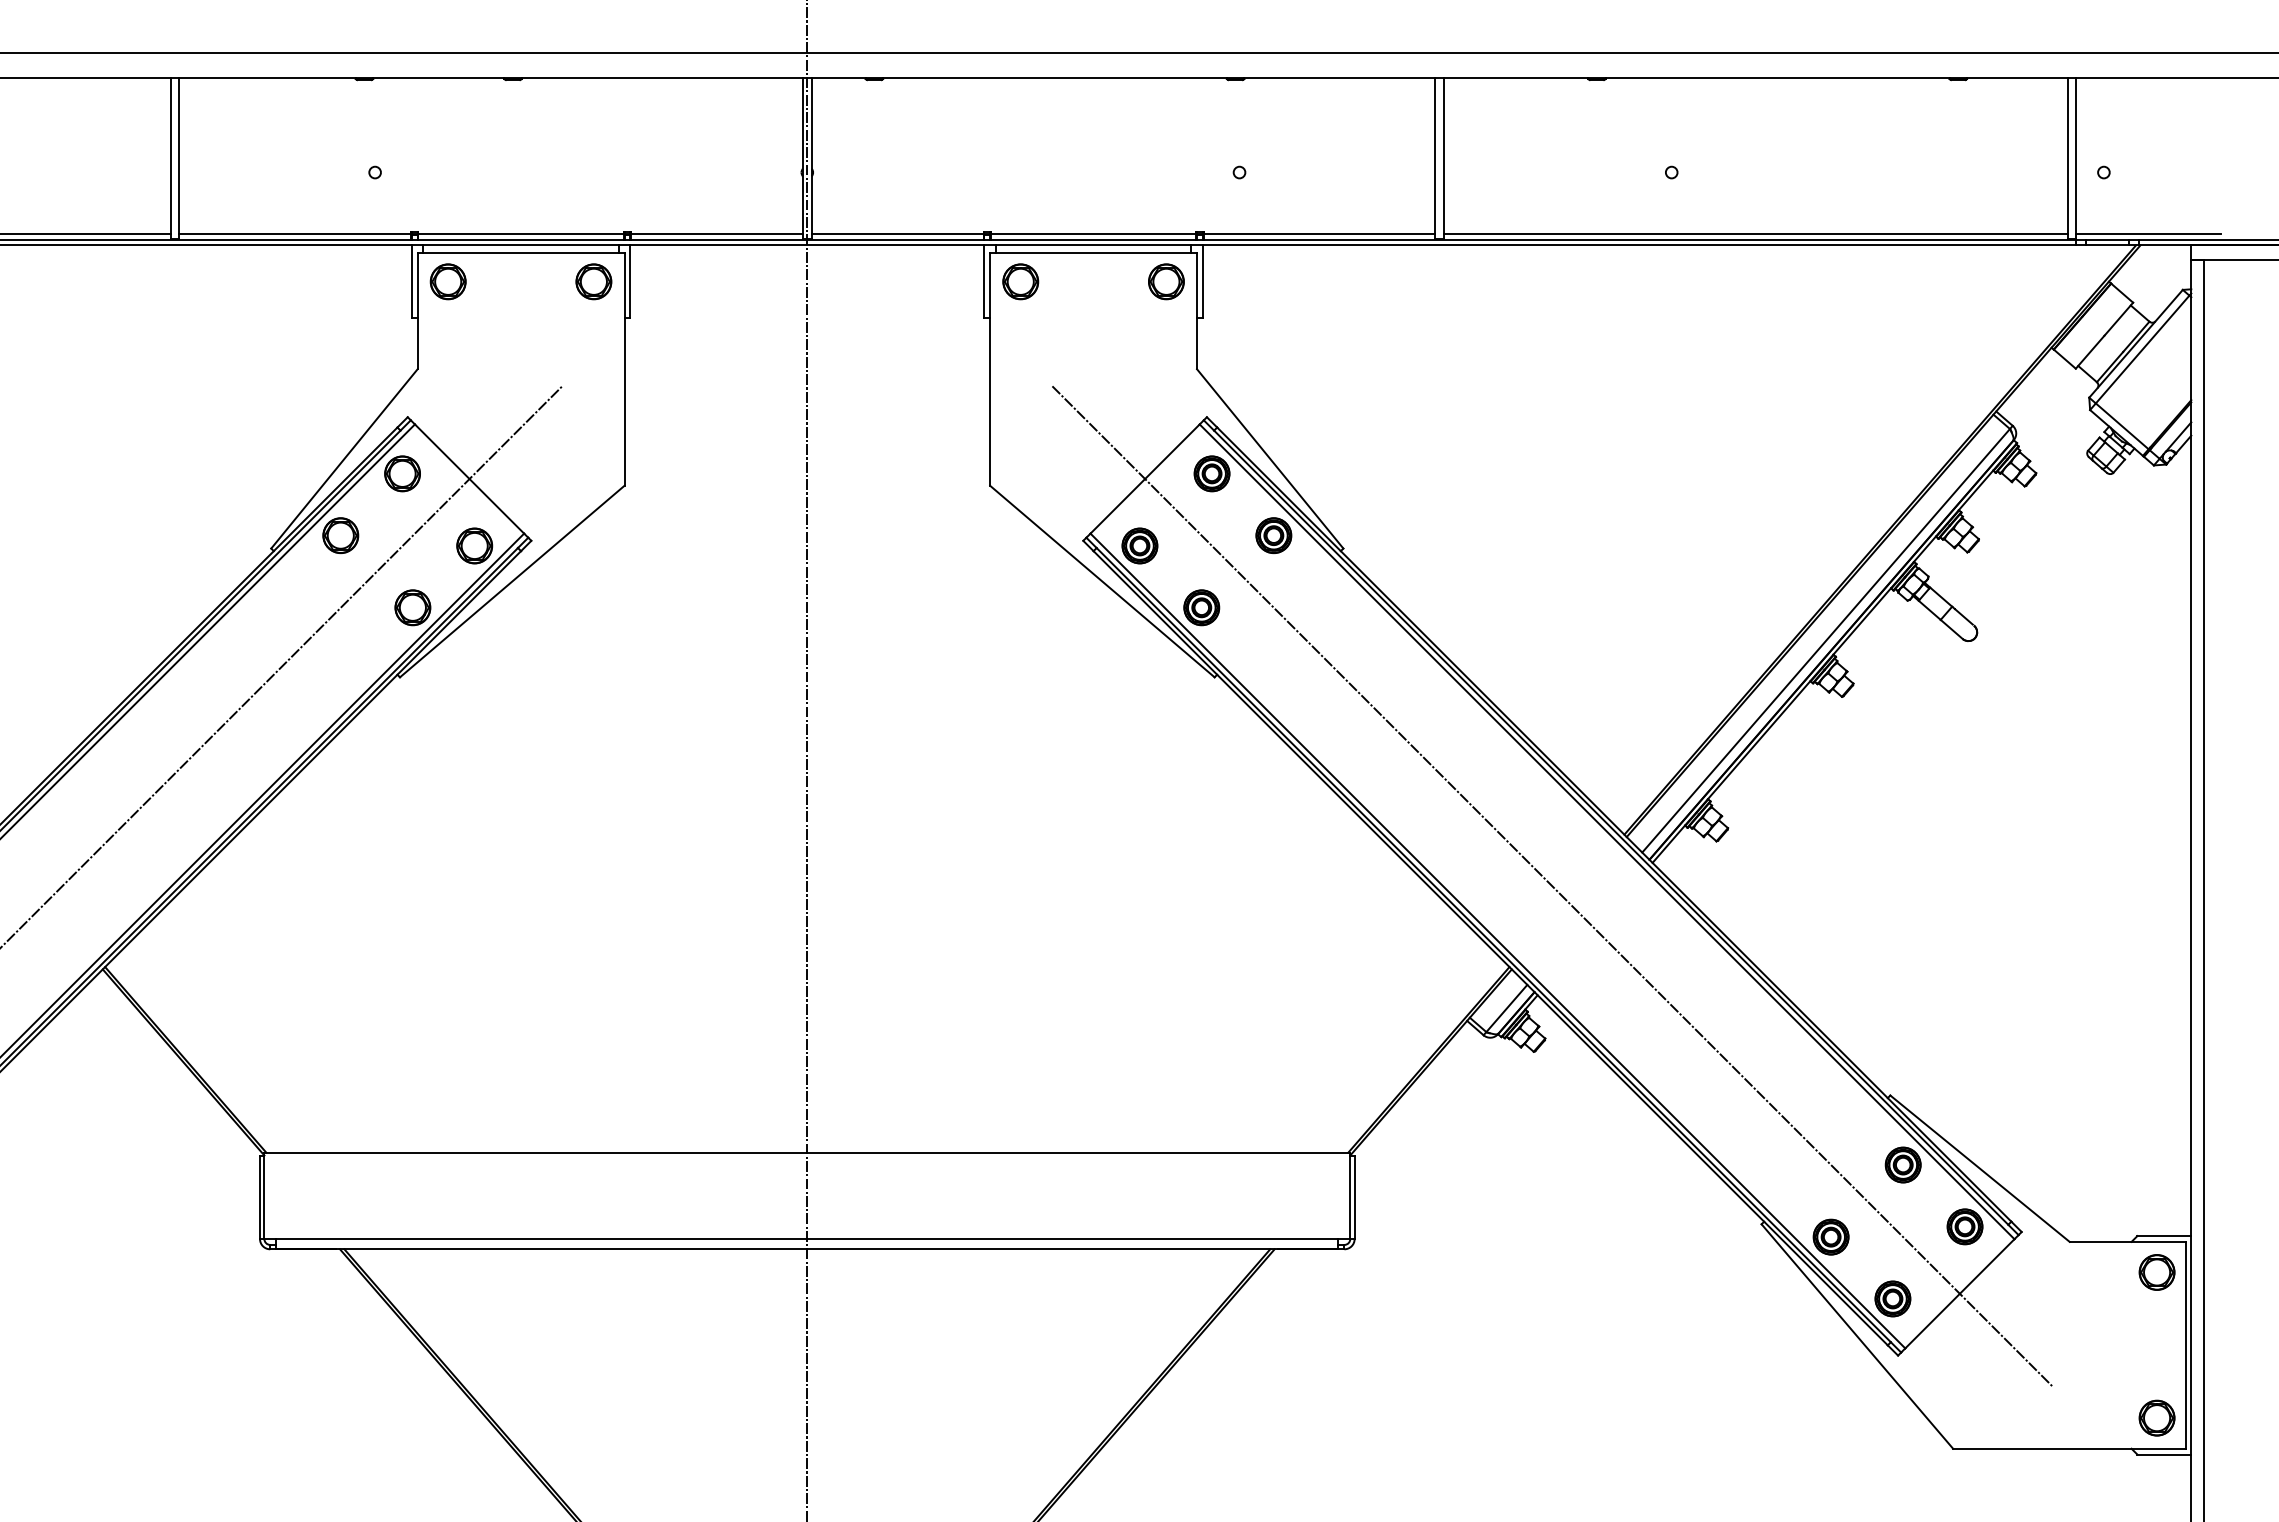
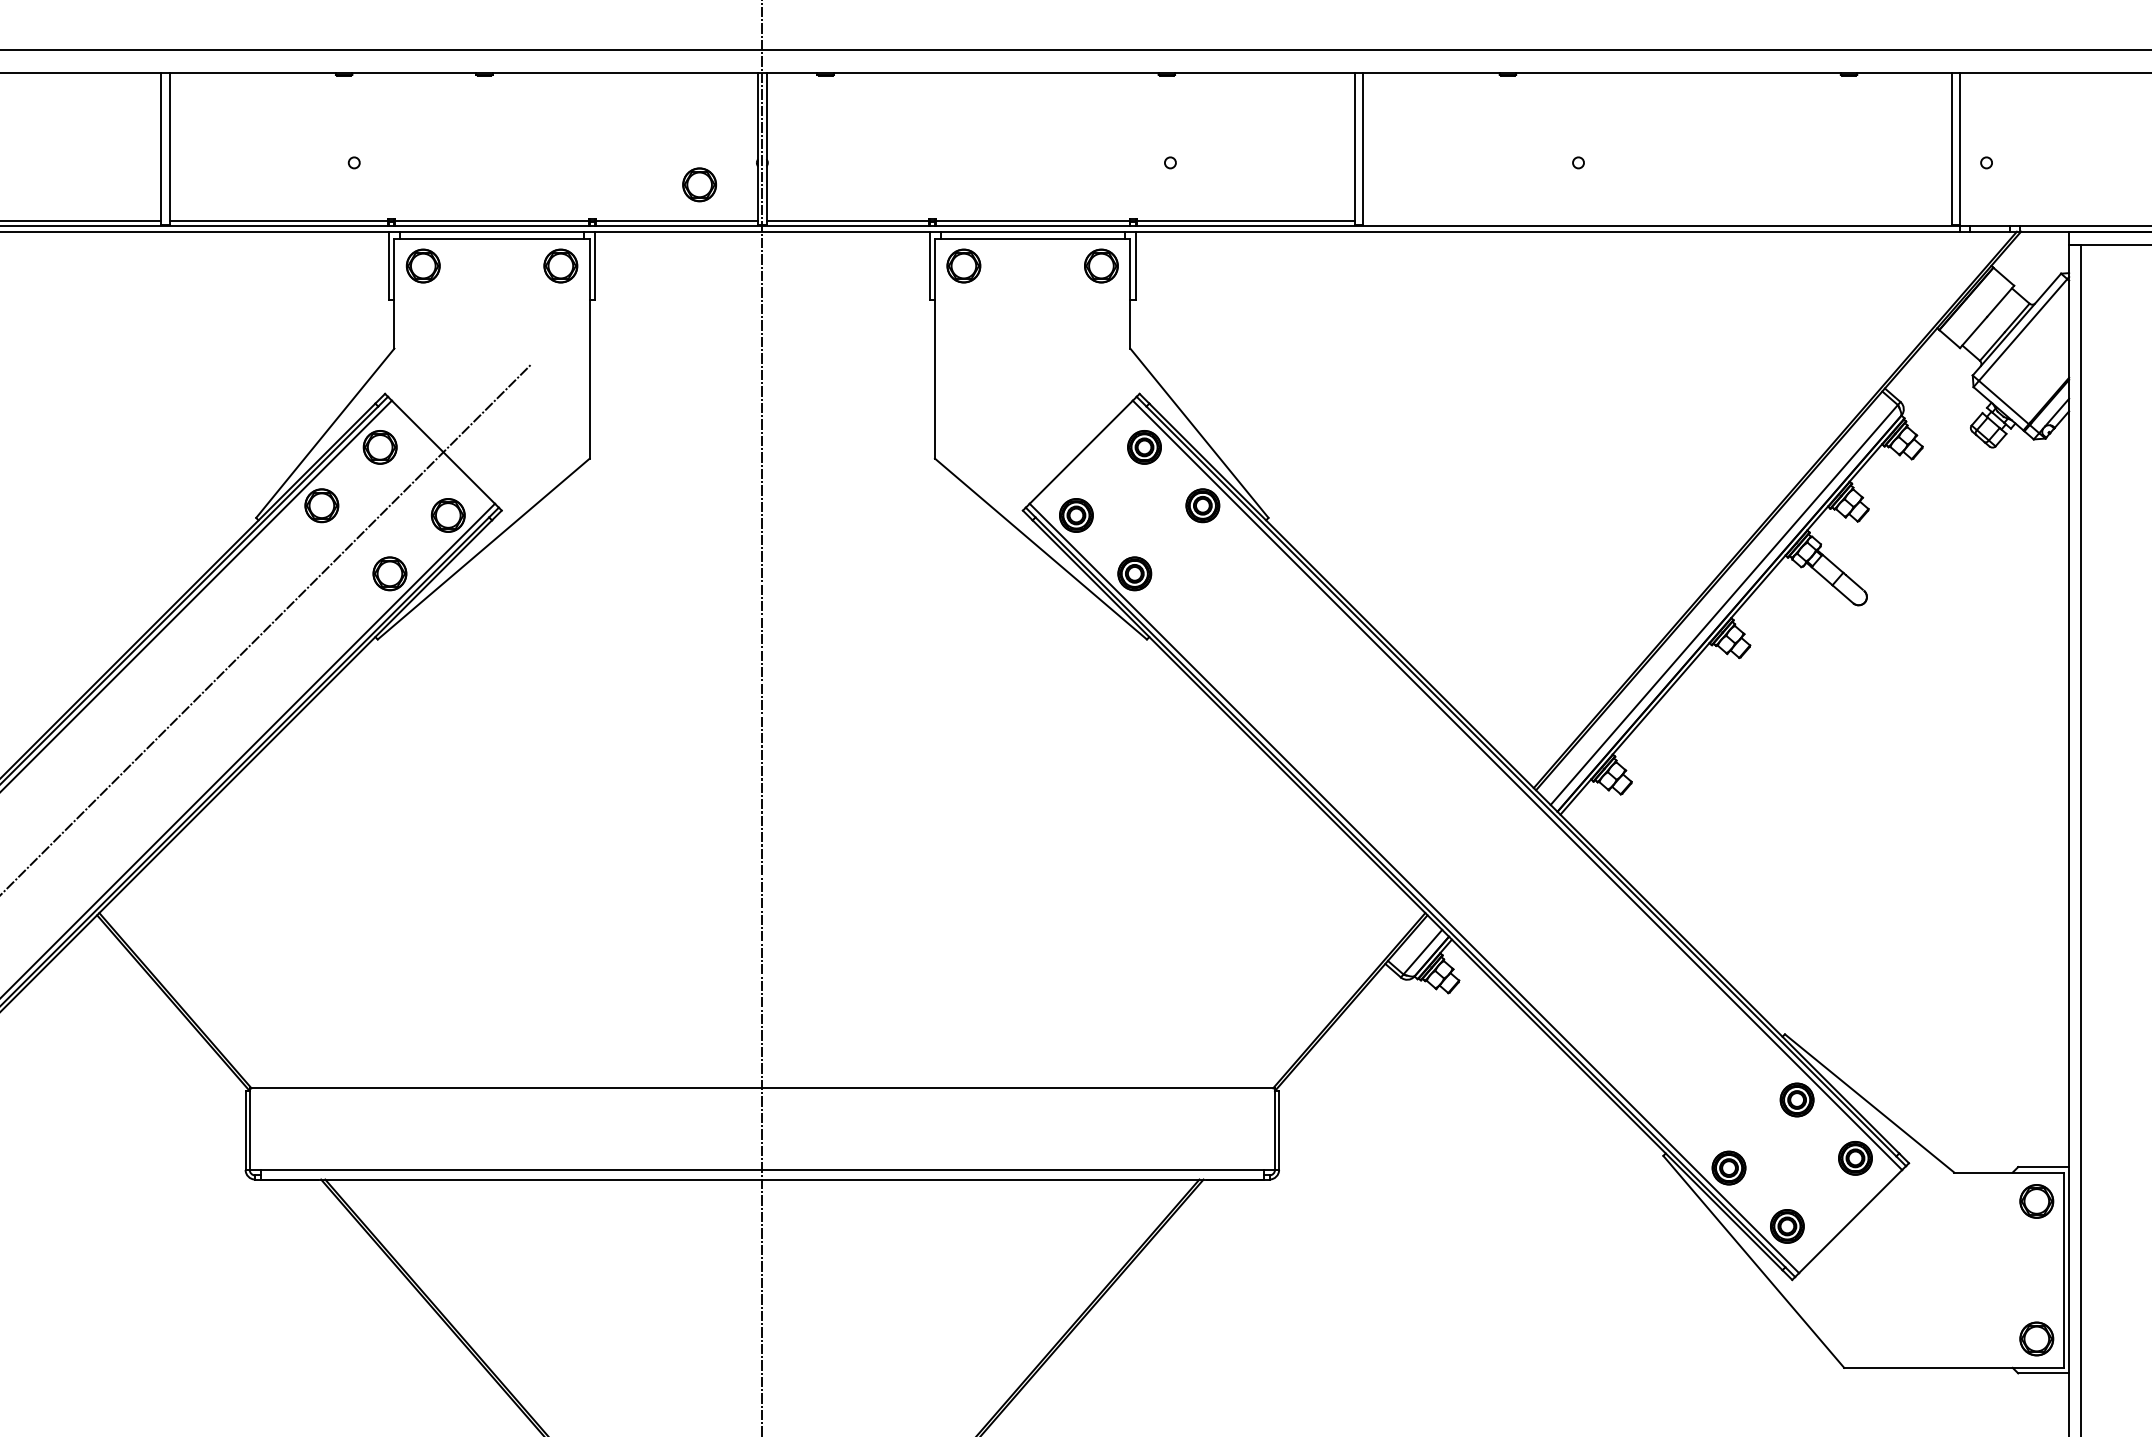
part: (740, 195) -> (699, 184), added
line: (1755, 233) -> (1657, 220), removed
line: (2148, 233) -> (2028, 220), removed
line: (1552, 886) -> (1465, 836), removed

